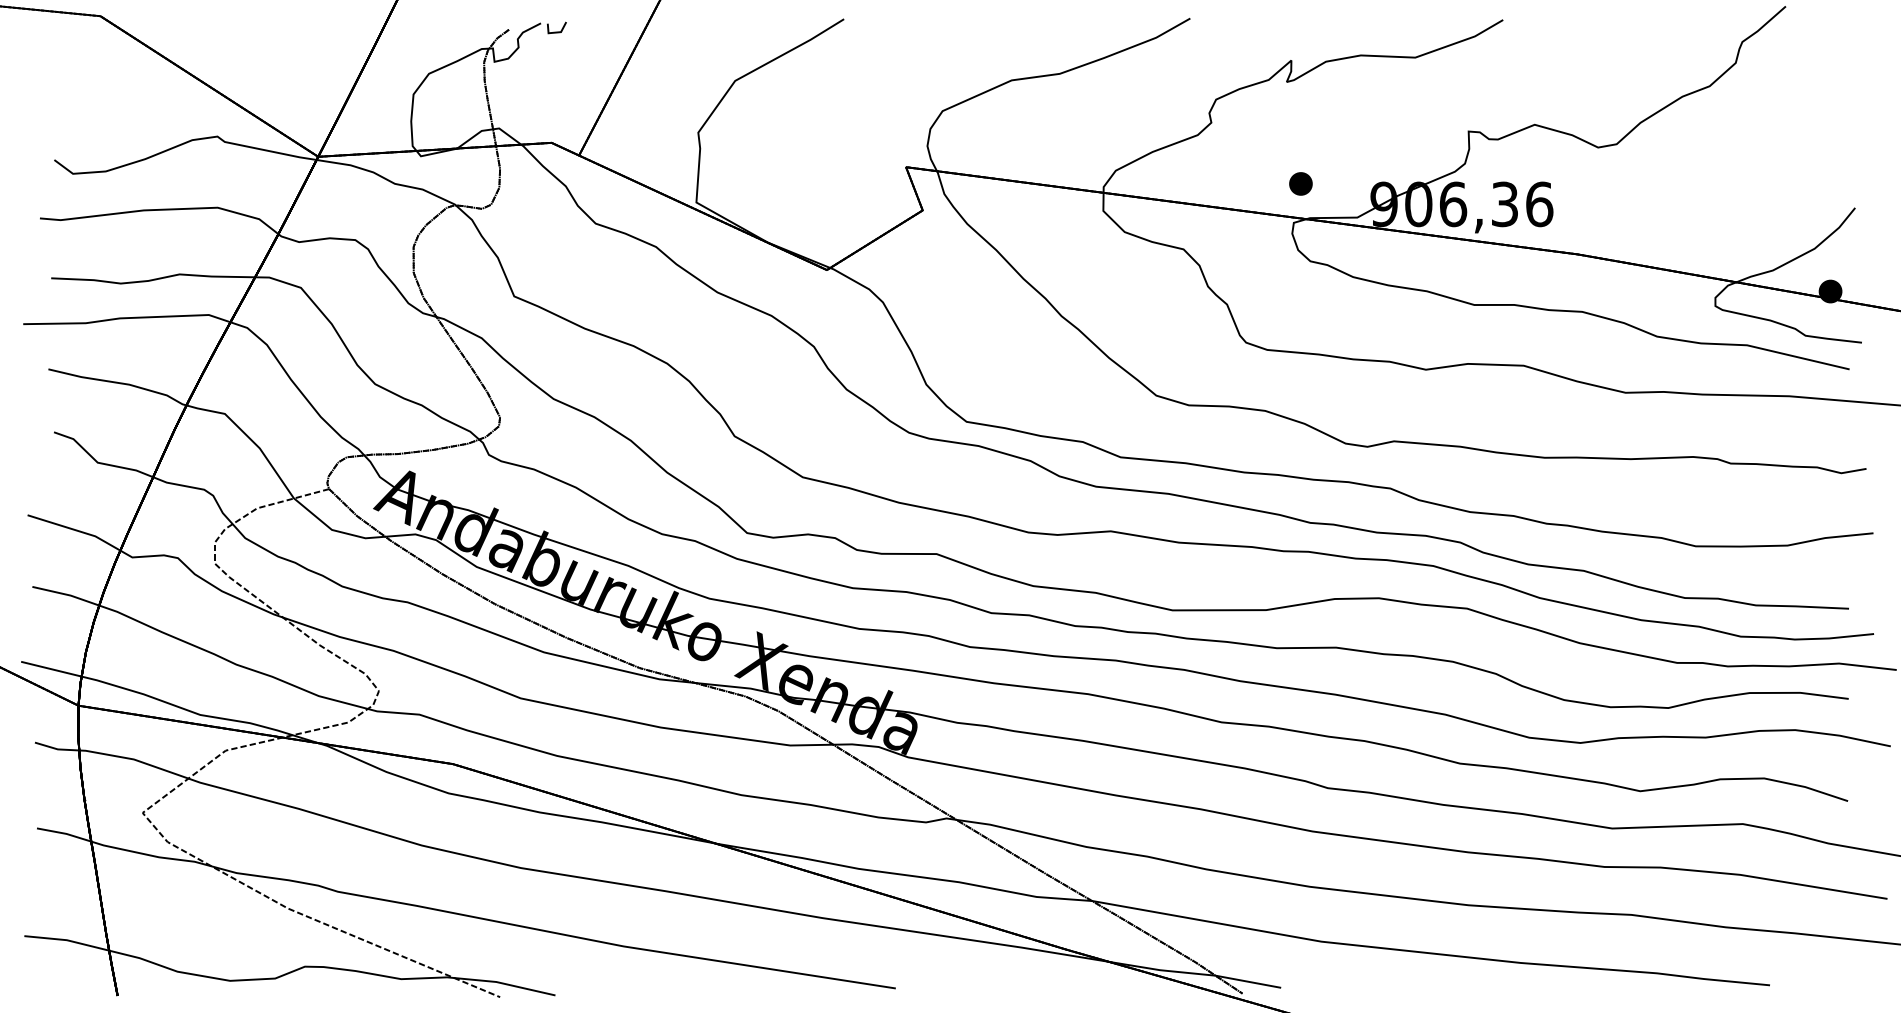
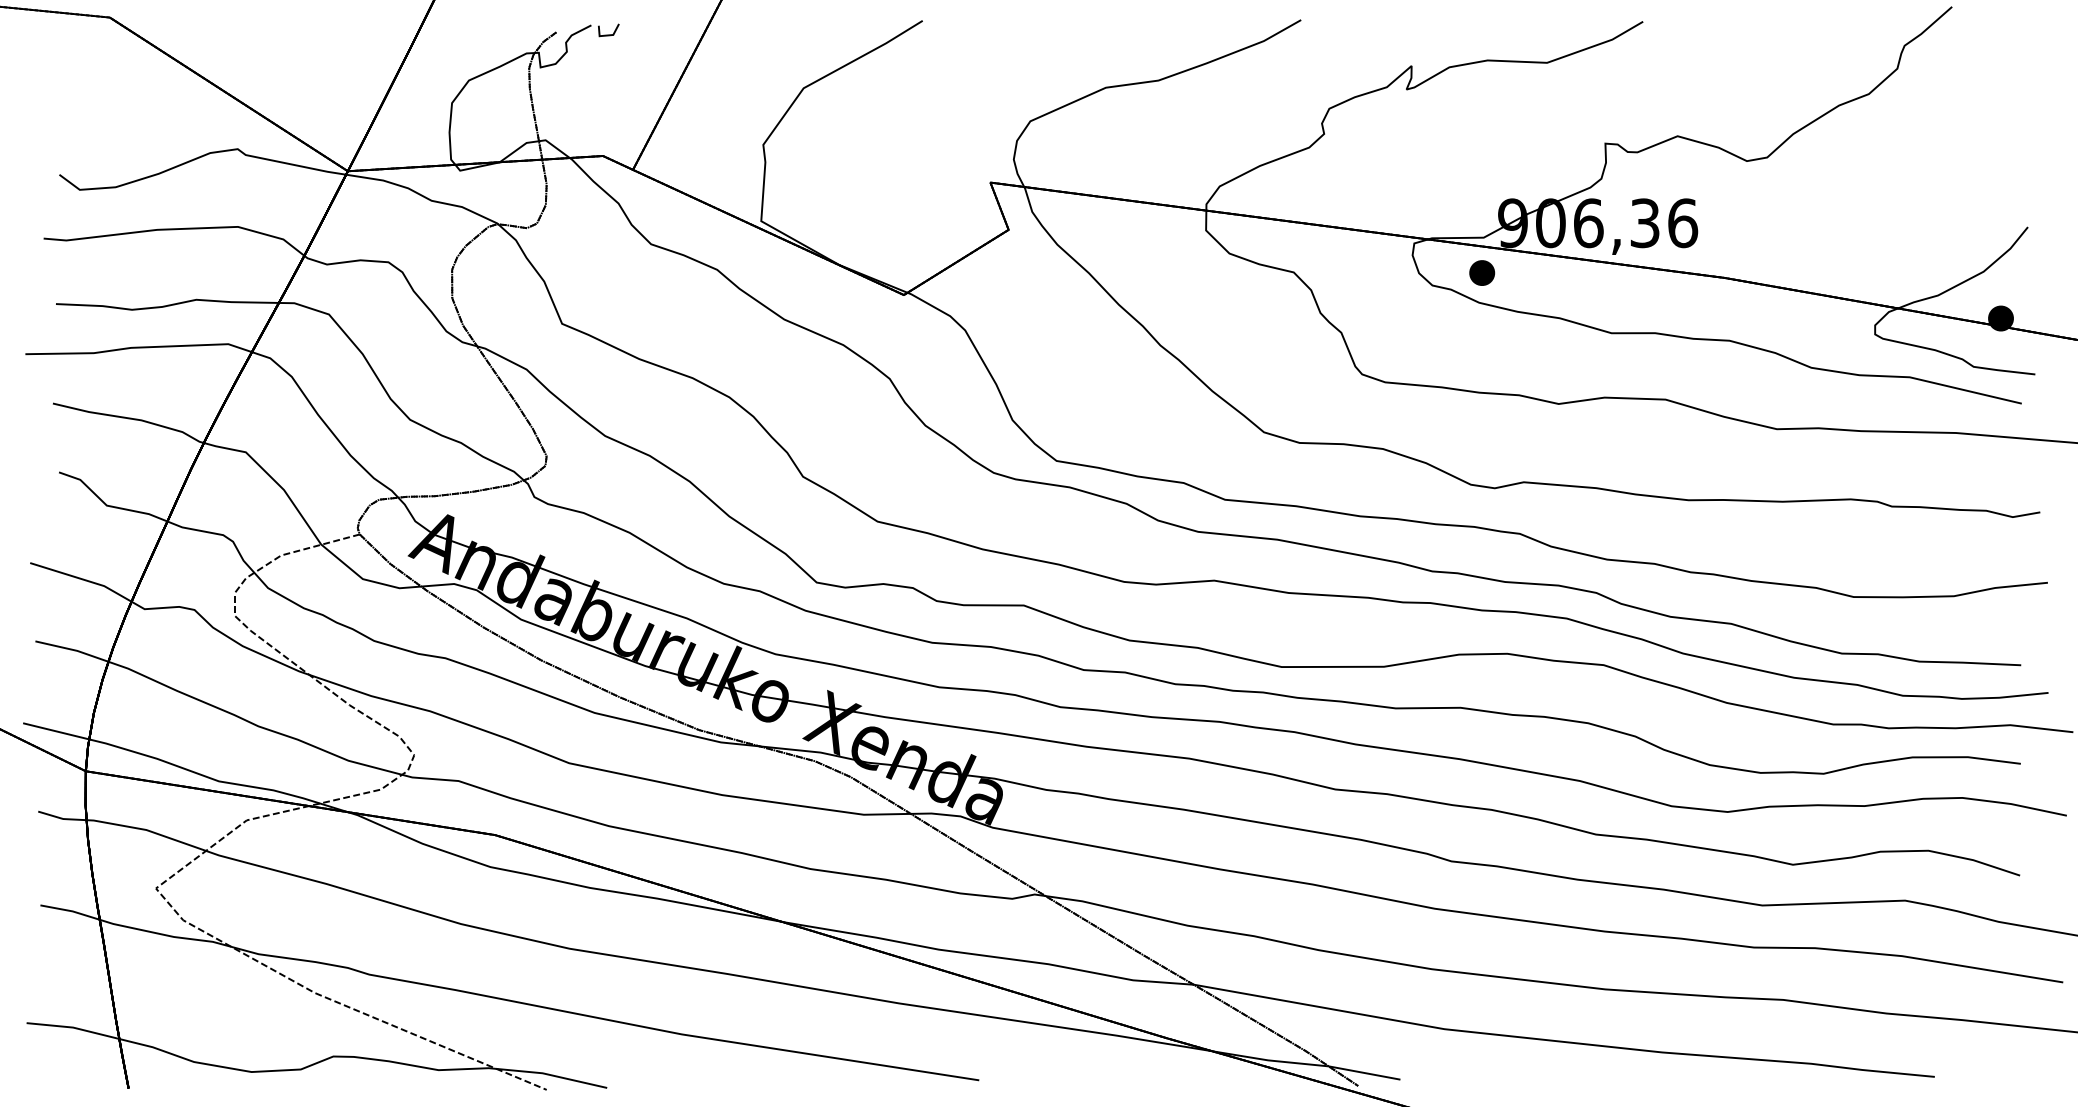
part: (1300, 183) -> (1481, 272), moved

